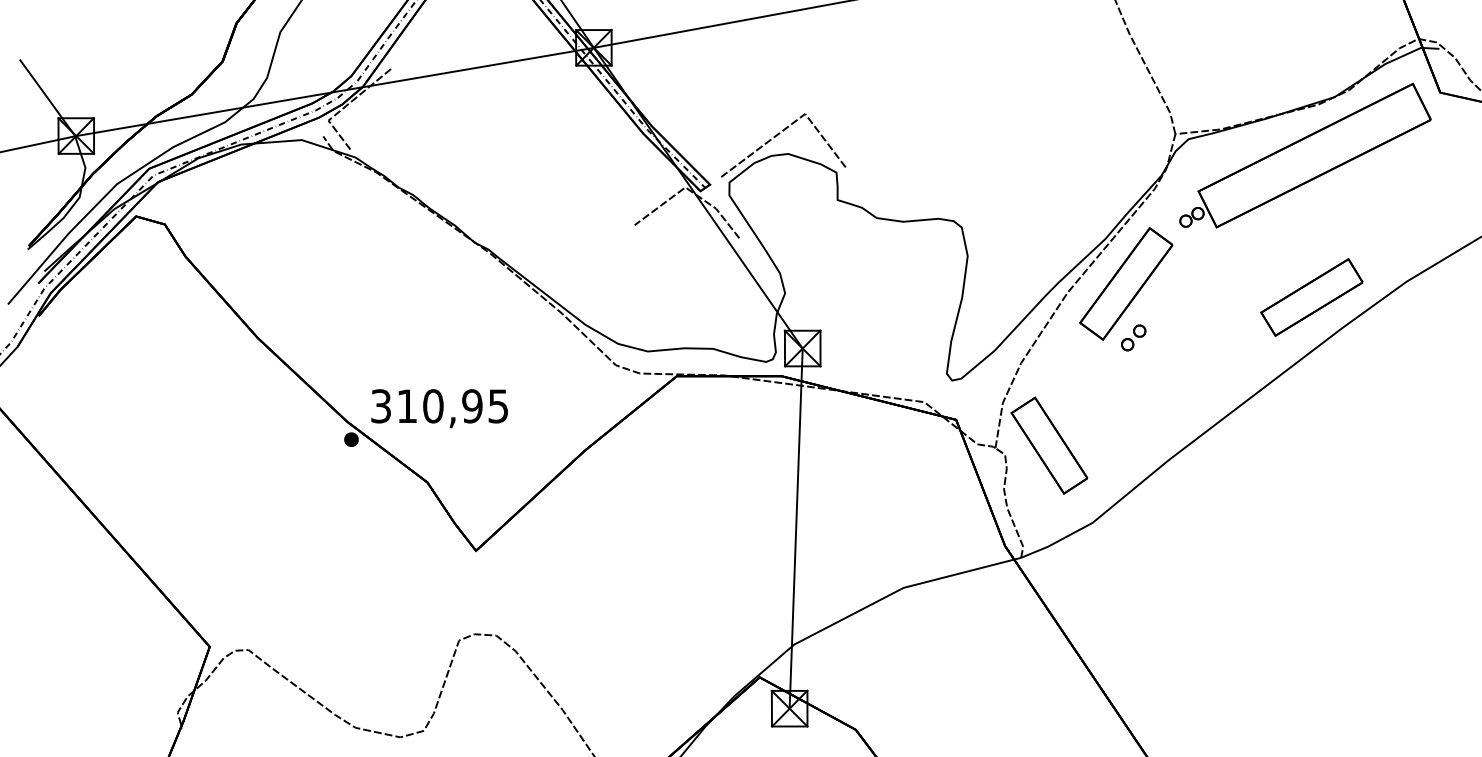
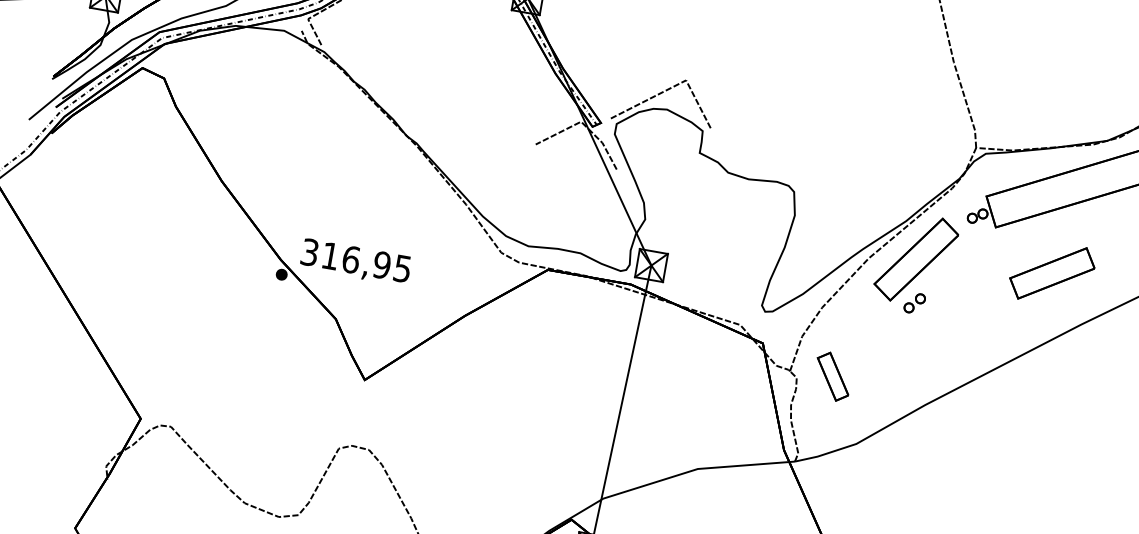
part: (1311, 297) -> (1052, 273), moved
text: (433, 406) -> (351, 259), 310,95 -> 316,95
part: (1049, 445) -> (833, 376), size x0.6

